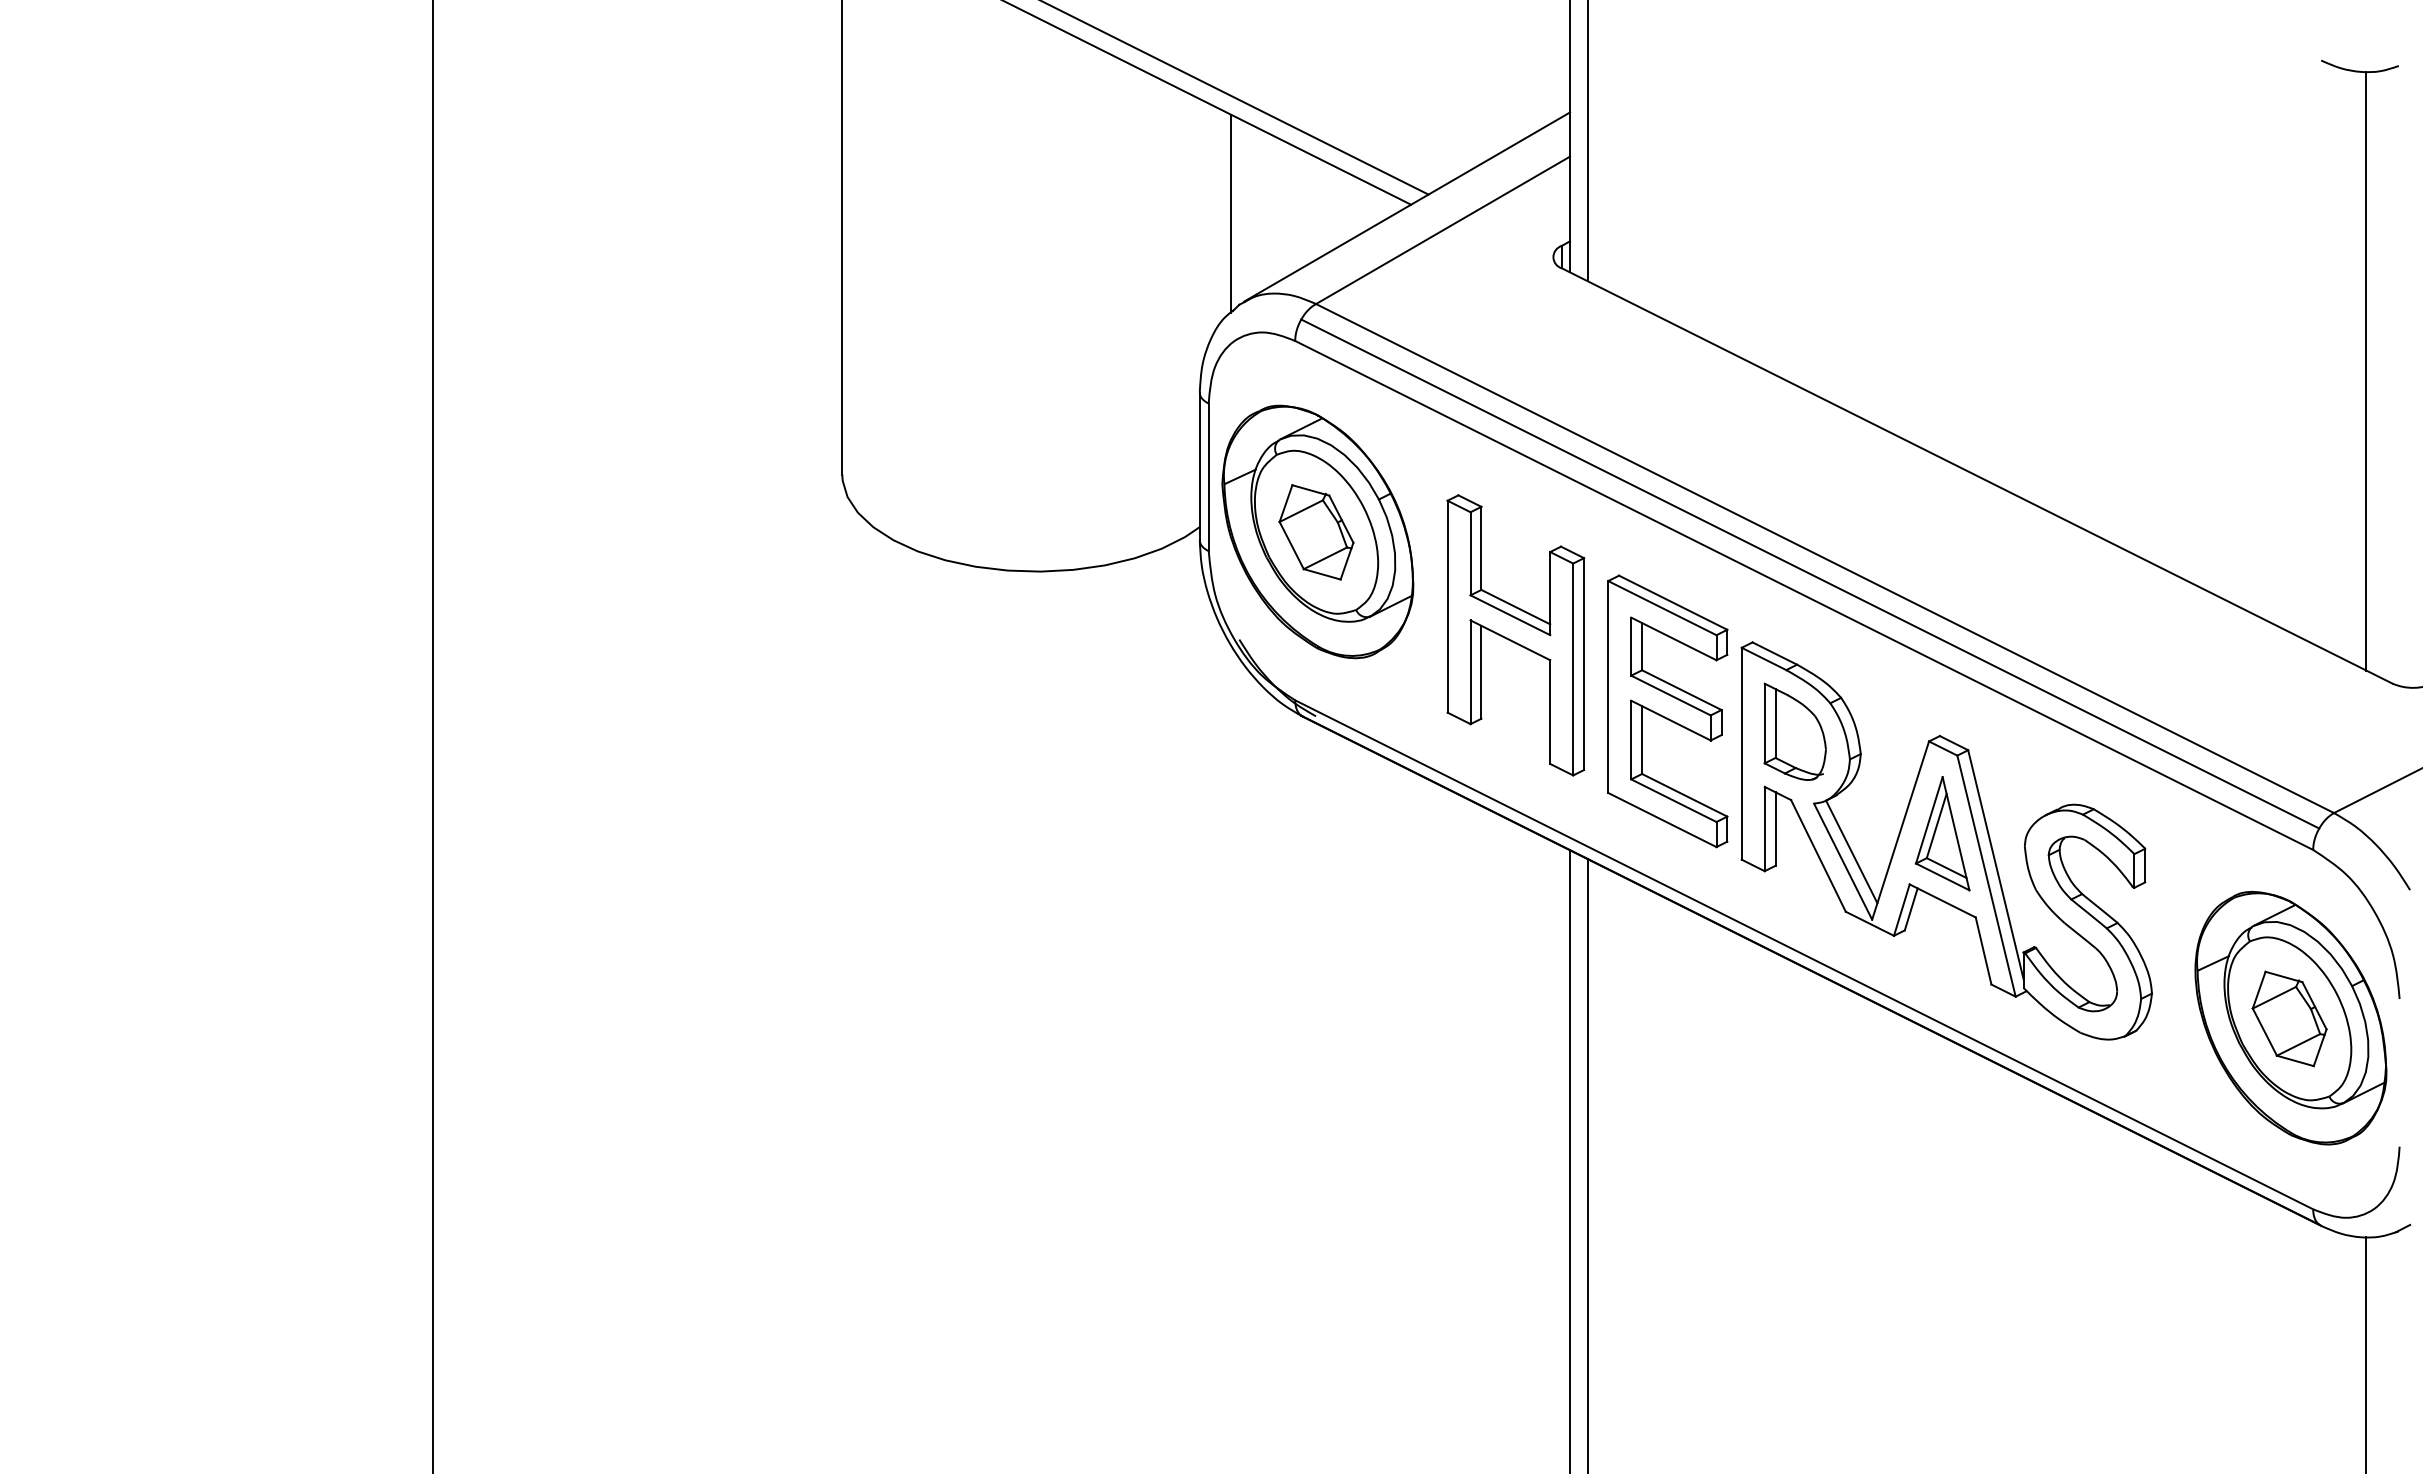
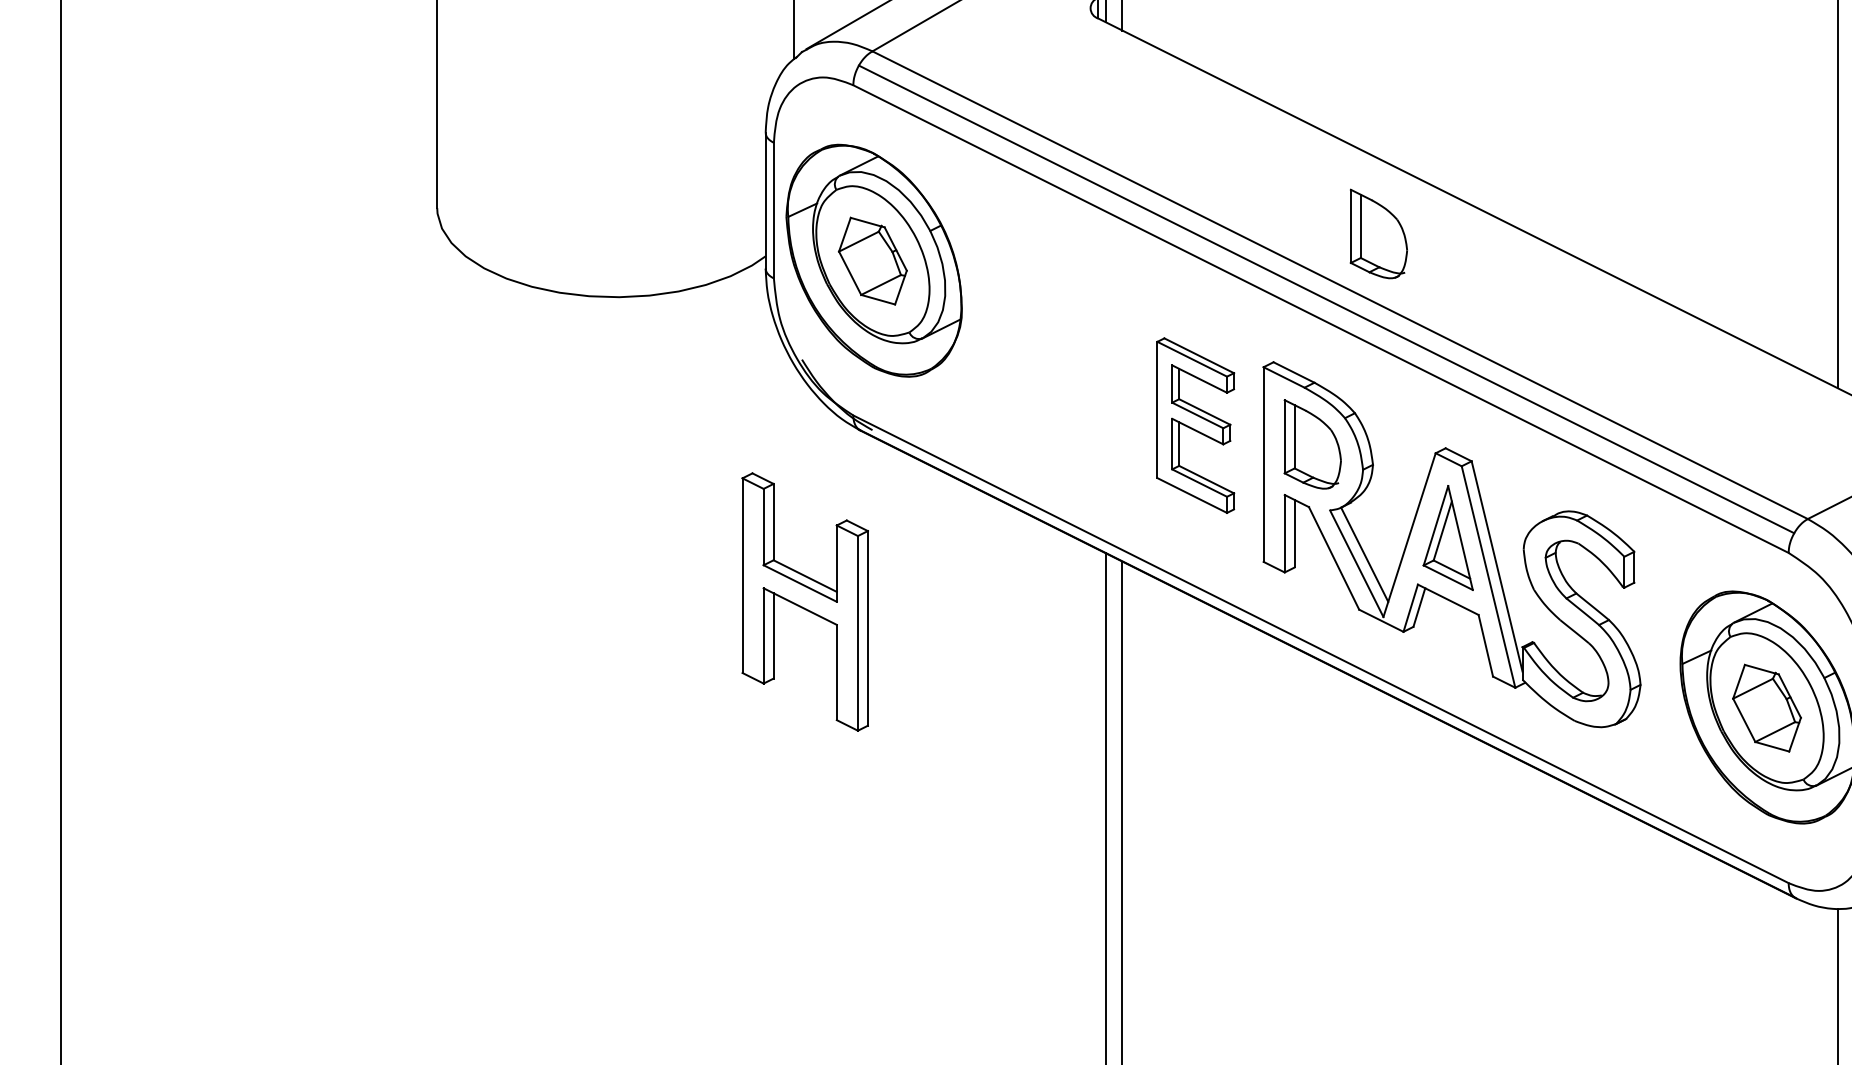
part: (1866, 502) -> (1378, 233), added
part: (1515, 635) -> (804, 602), moved
part: (1667, 711) -> (1195, 425), size x0.7

